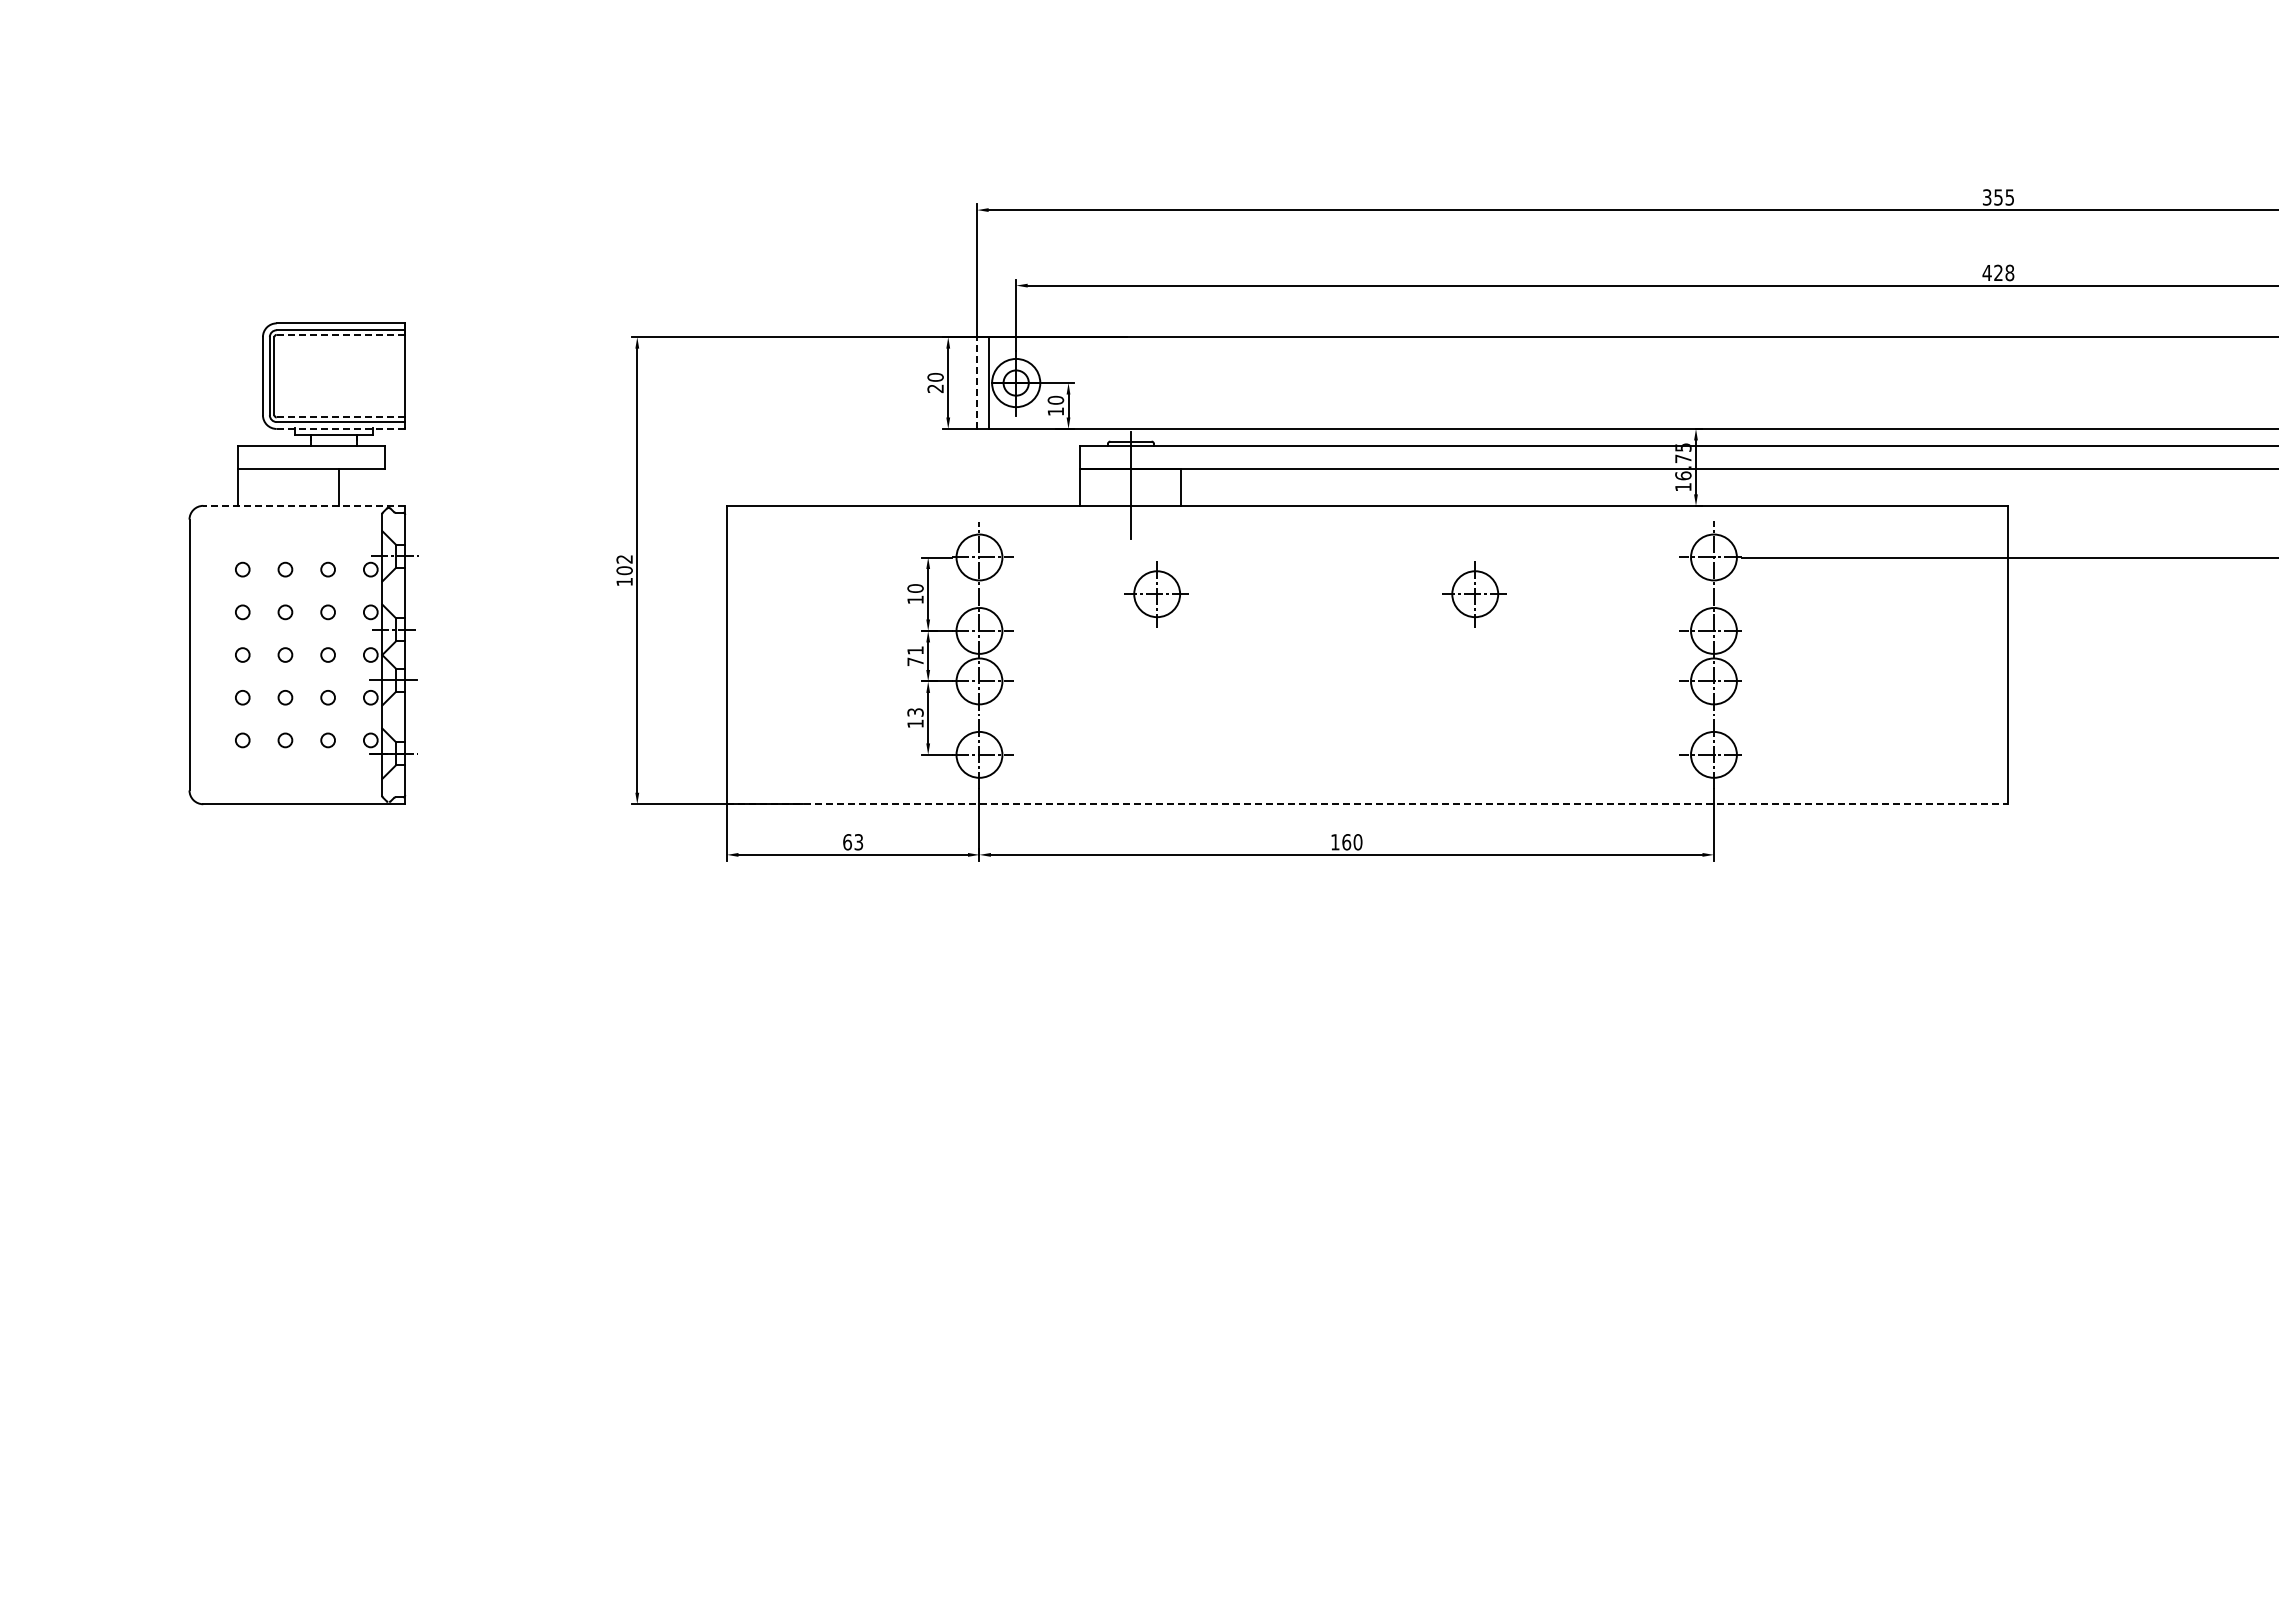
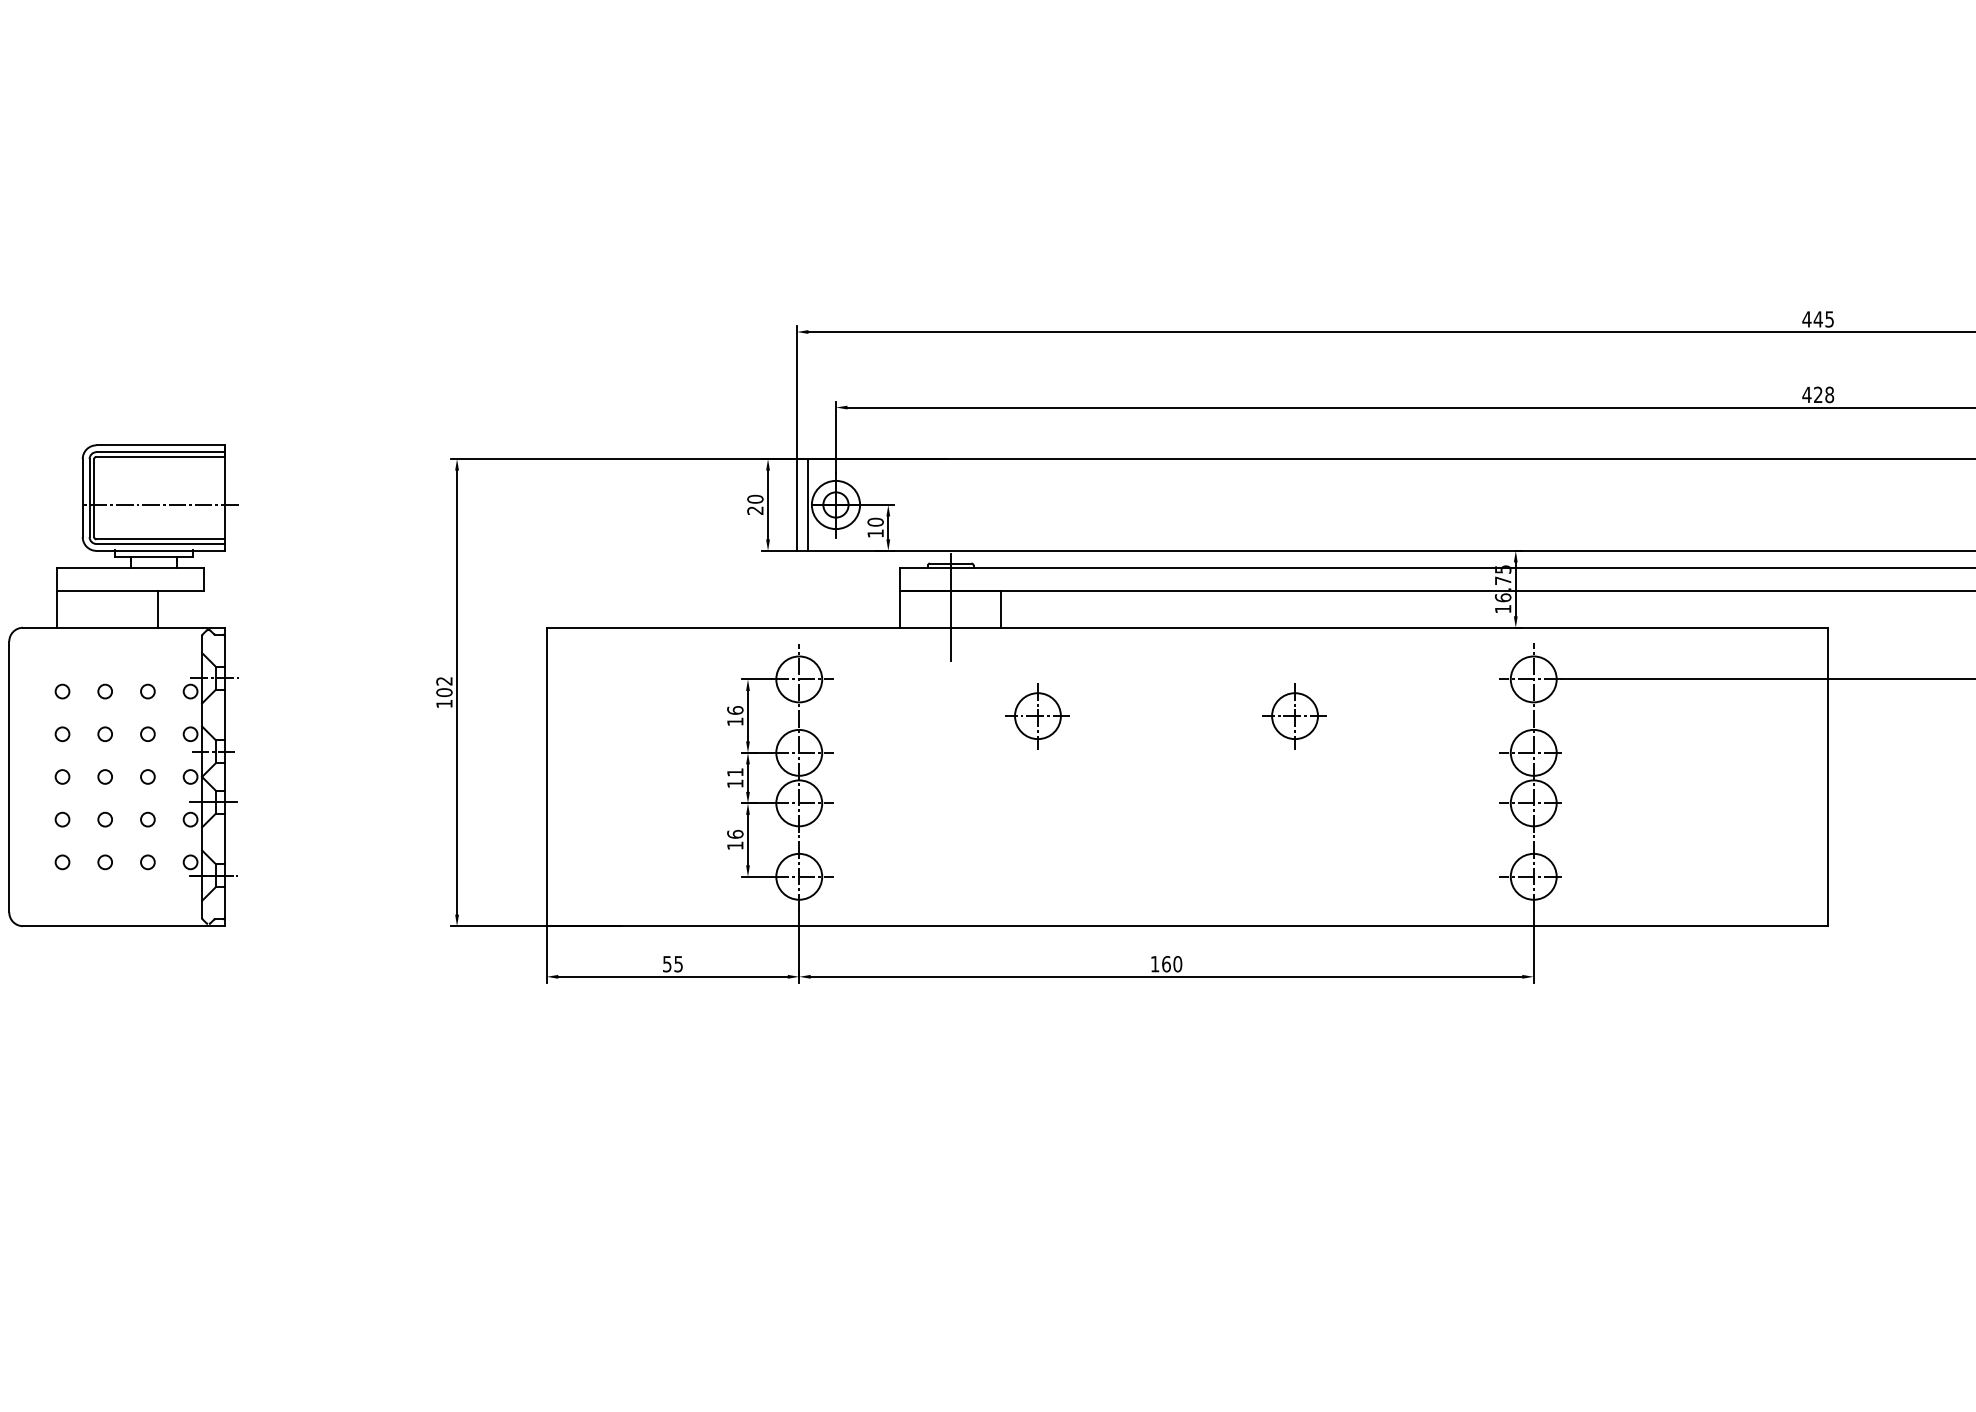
text: (1992, 197) -> (1812, 319), 355 -> 445
line: (341, 334) -> (161, 456), dashed -> solid
line: (340, 383) -> (160, 505), added
line: (977, 383) -> (797, 505), dashed -> solid
line: (340, 417) -> (160, 539), dashed -> solid
line: (341, 428) -> (161, 550), dashed -> solid
line: (304, 505) -> (124, 627), dashed -> solid
text: (915, 588) -> (735, 710), 10 -> 16
part: (1156, 594) -> (1037, 716), moved
text: (915, 661) -> (735, 783), 71 -> 11
text: (915, 712) -> (735, 834), 13 -> 16
line: (1367, 804) -> (1187, 926), dashed -> solid
text: (853, 842) -> (673, 964), 63 -> 55

